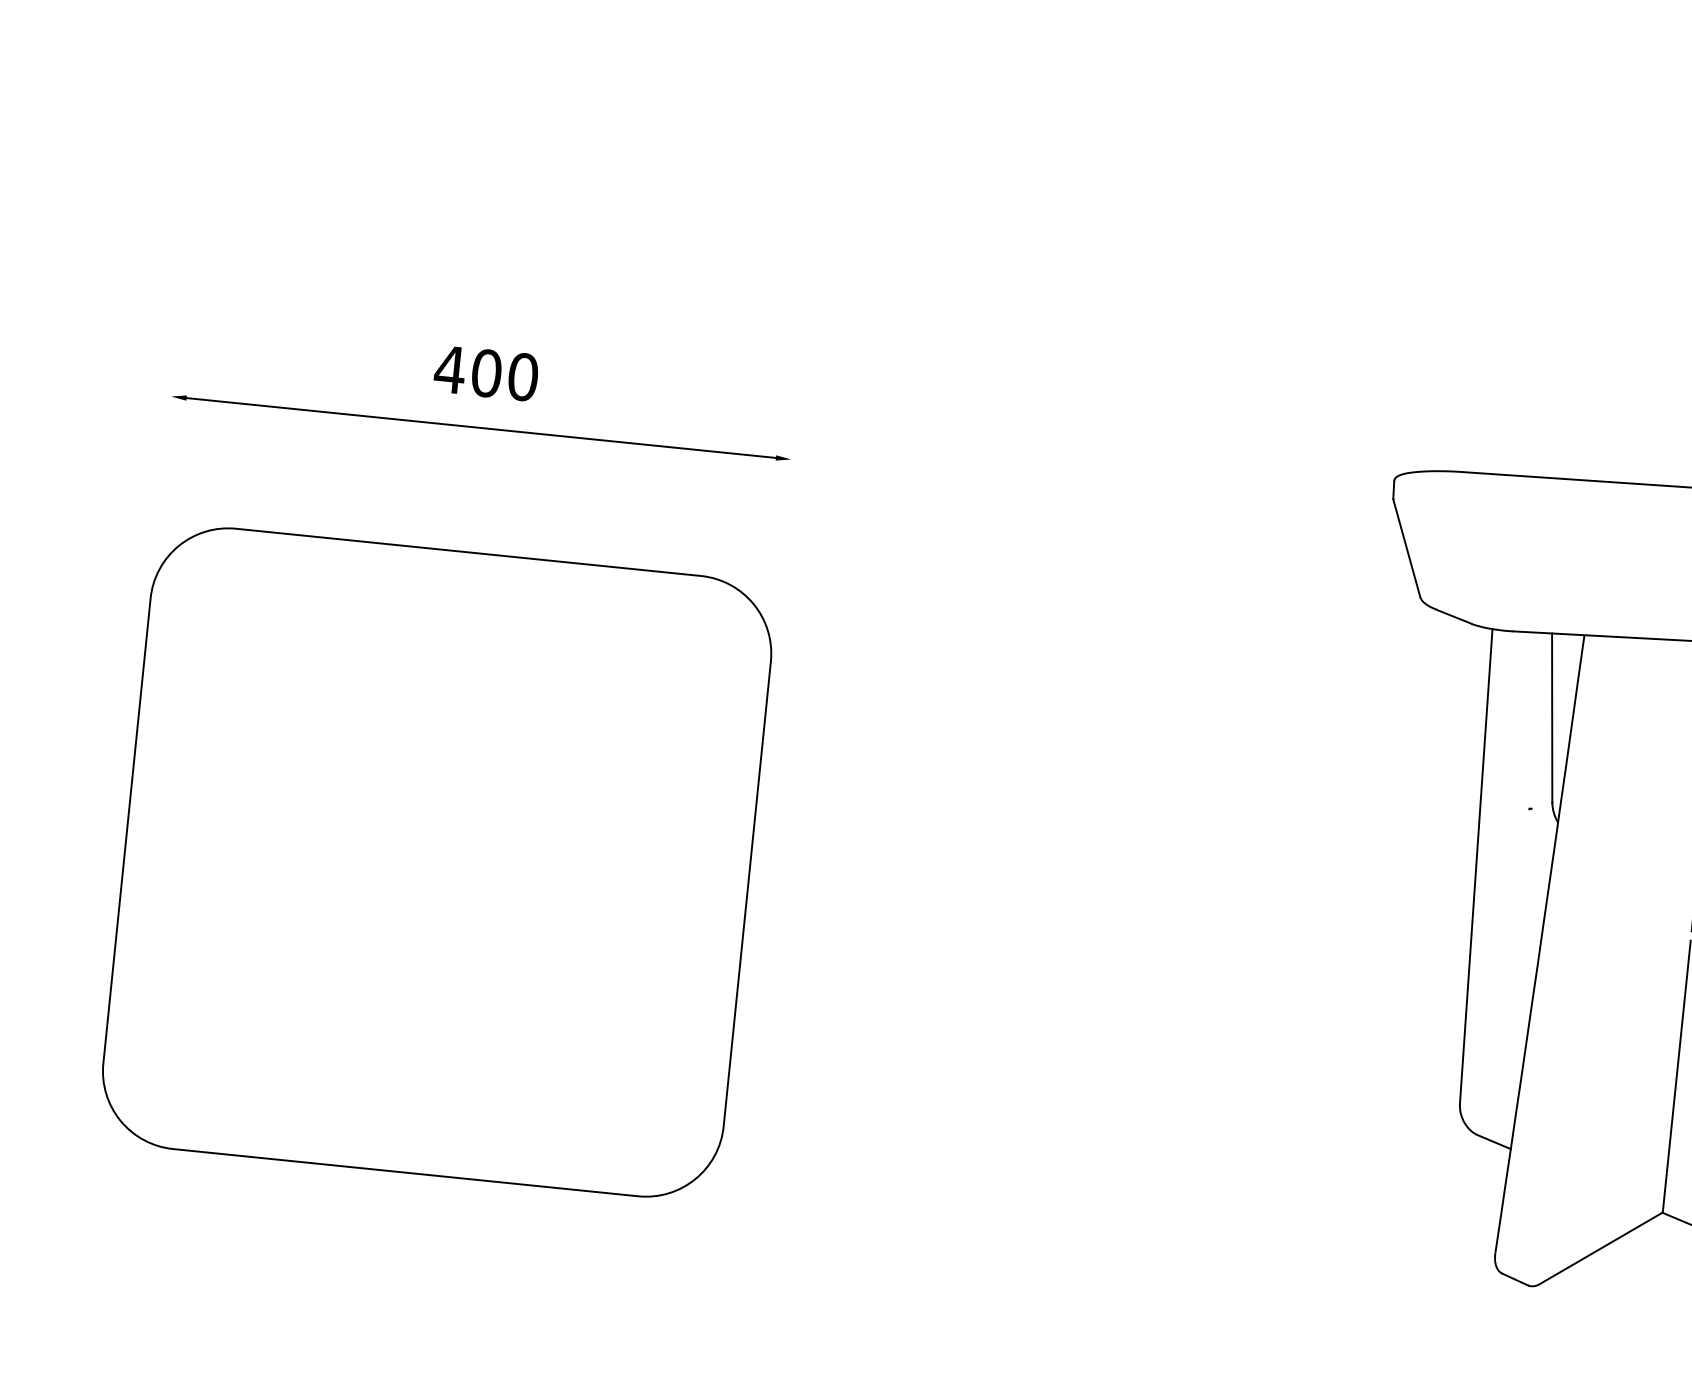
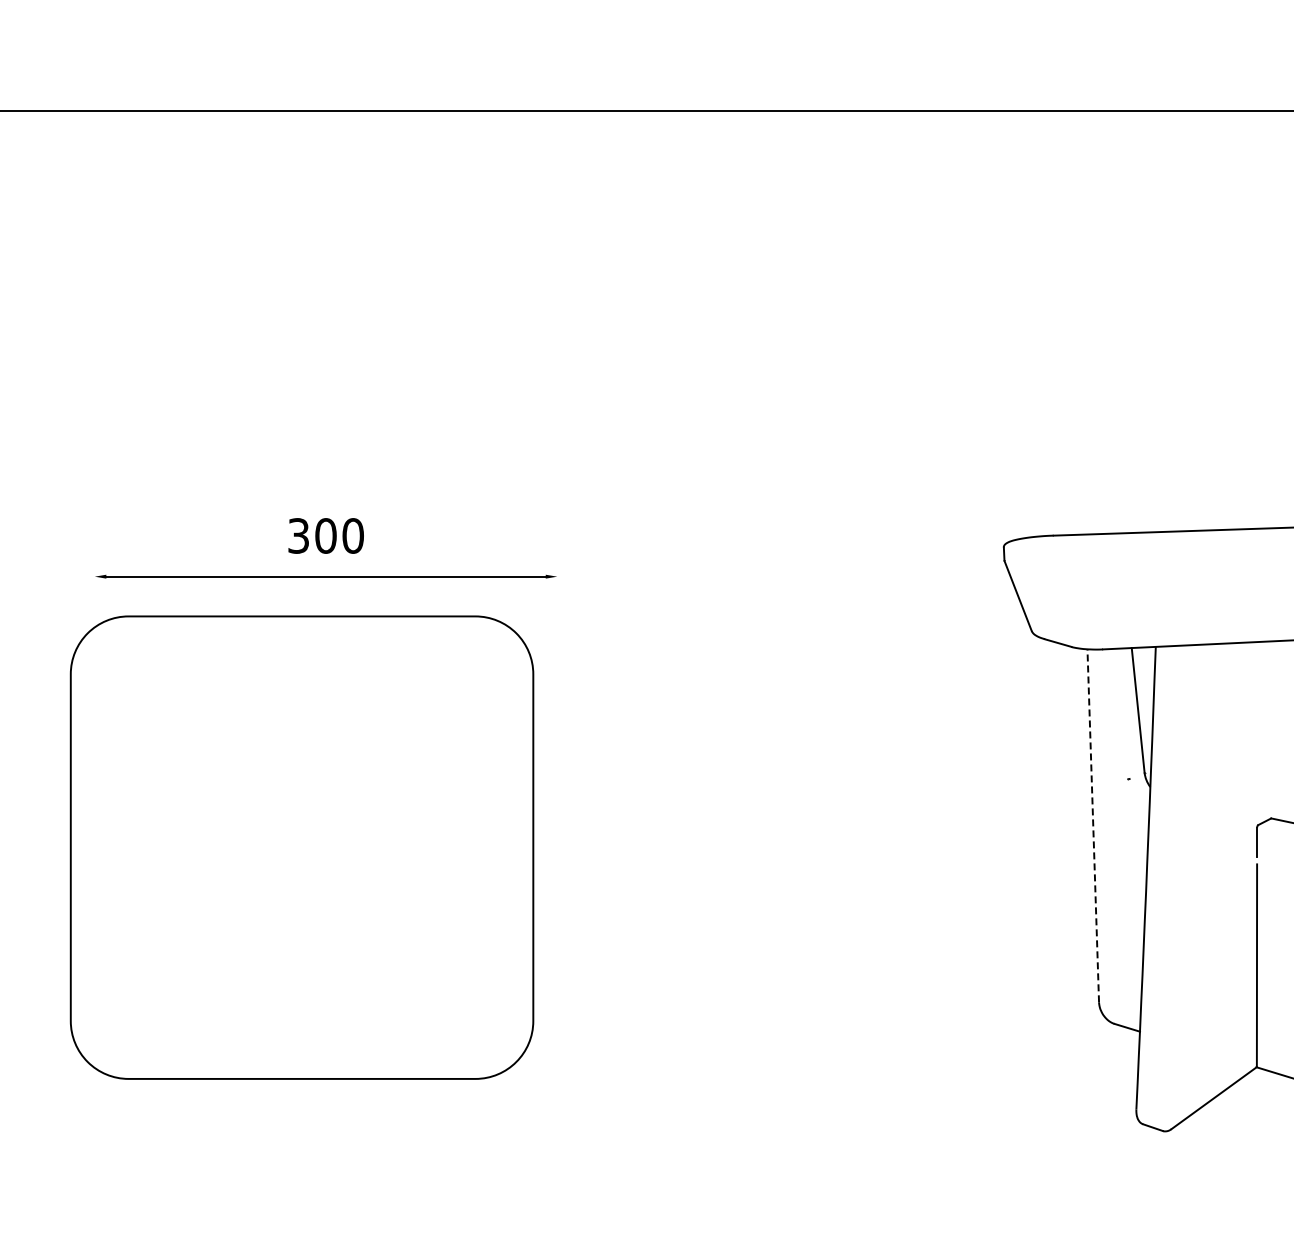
text: (449, 369) -> (298, 535), 400 -> 300
part: (436, 862) -> (301, 847), moved
line: (1476, 866) -> (1093, 825), solid -> dashed

